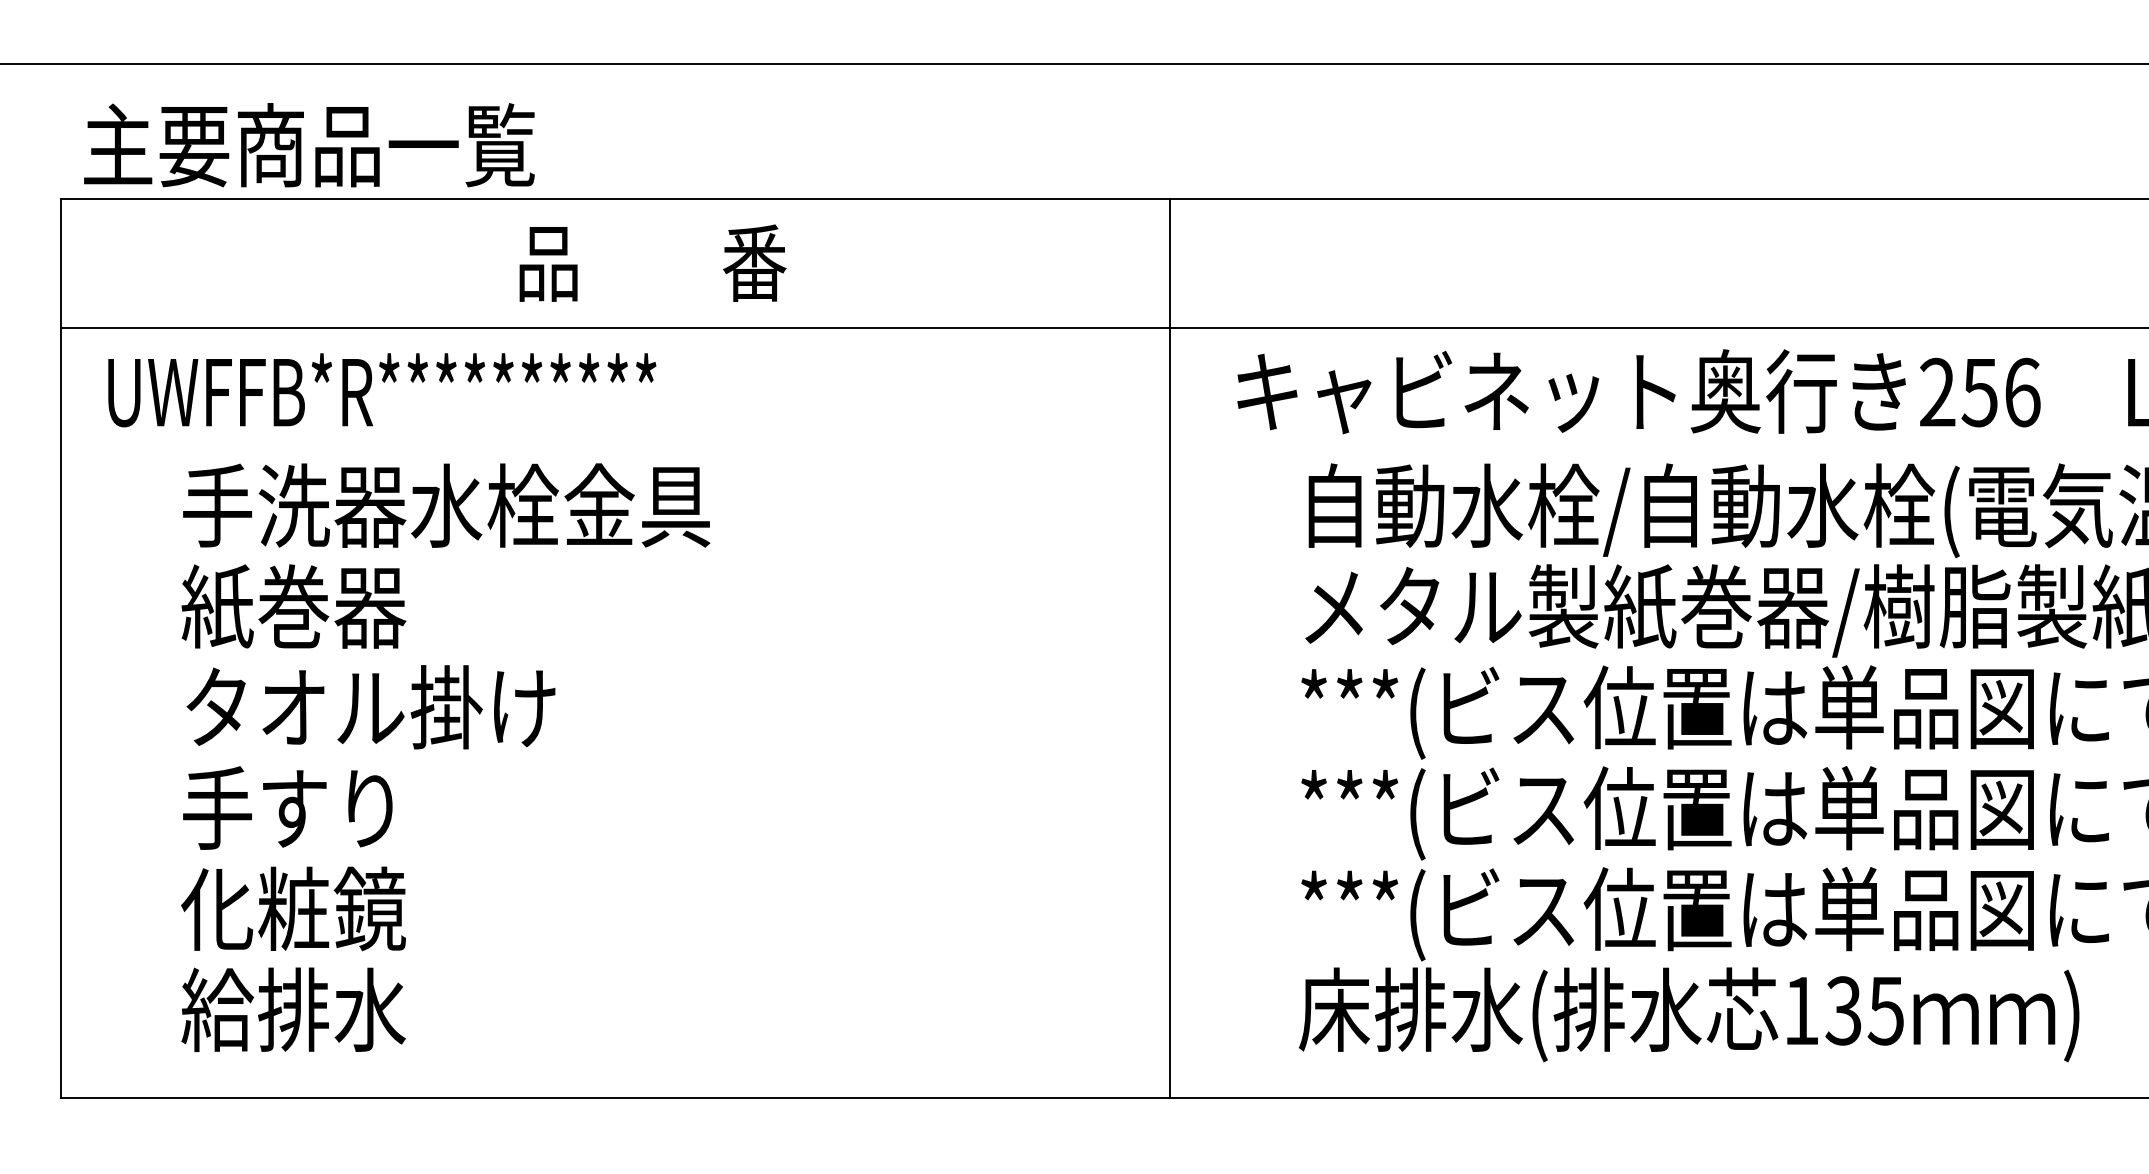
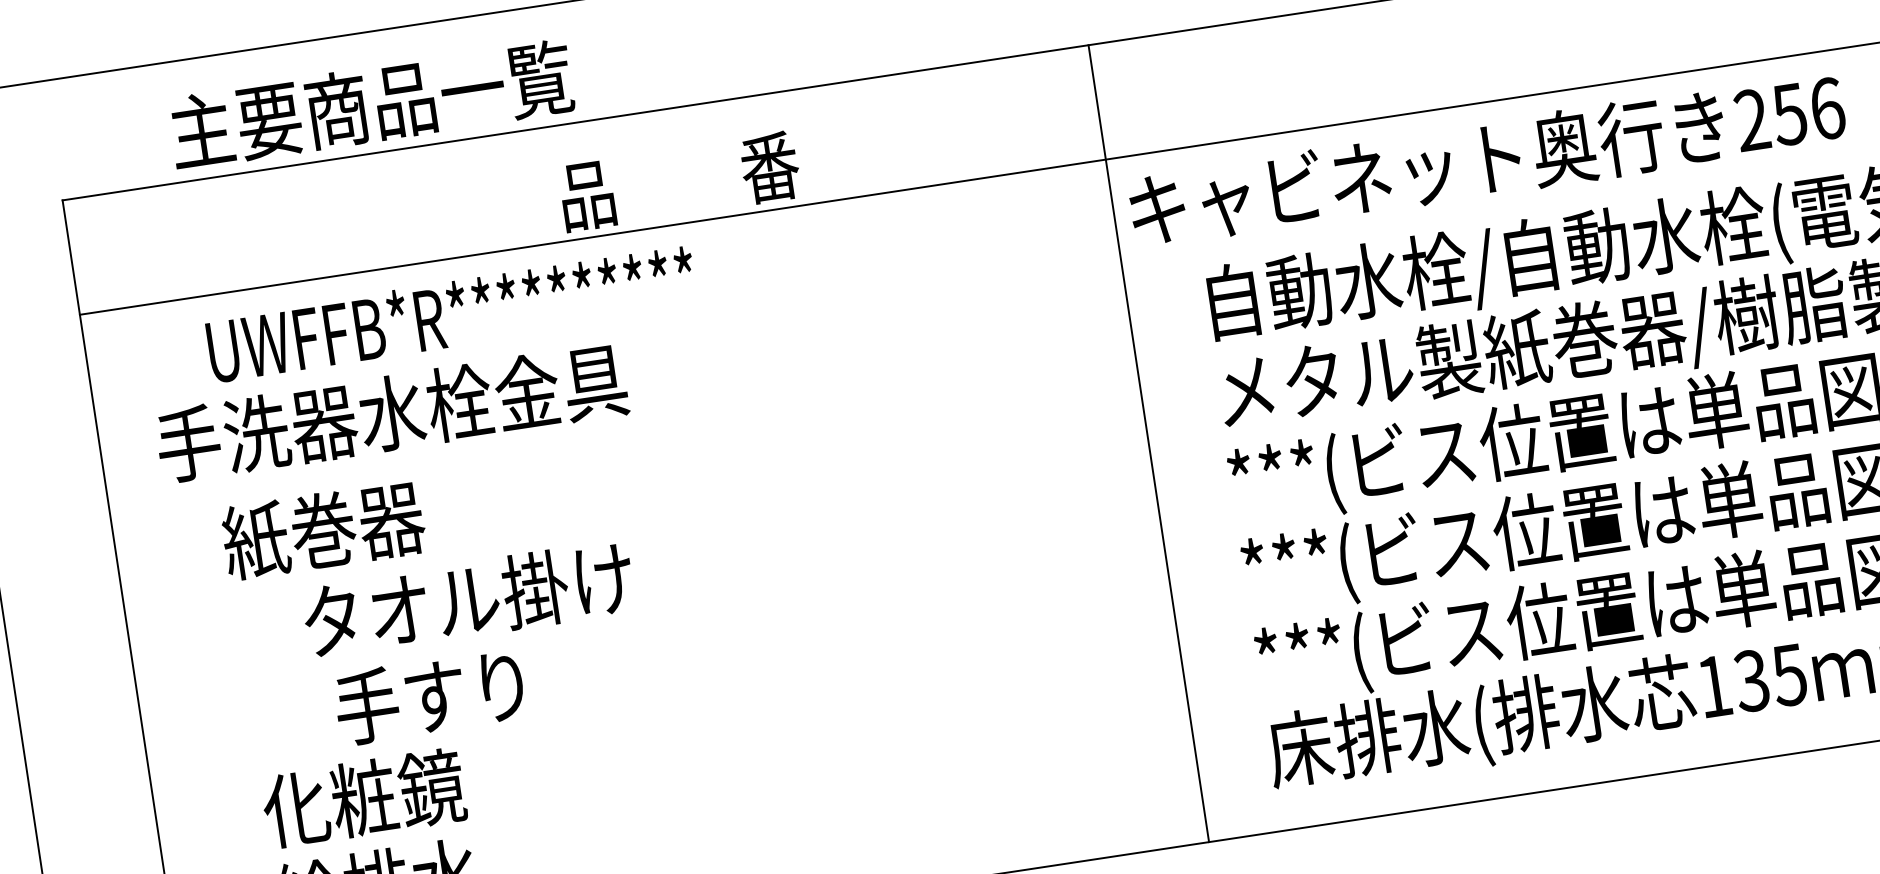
text: (309, 145) -> (371, 104), moved
text: (652, 262) -> (679, 180), moved
text: (382, 390) -> (452, 314), moved
text: (446, 505) -> (391, 412), moved
line: (1170, 648) -> (1149, 443), moved
text: (370, 707) -> (468, 599), moved
text: (287, 807) -> (429, 696), moved

